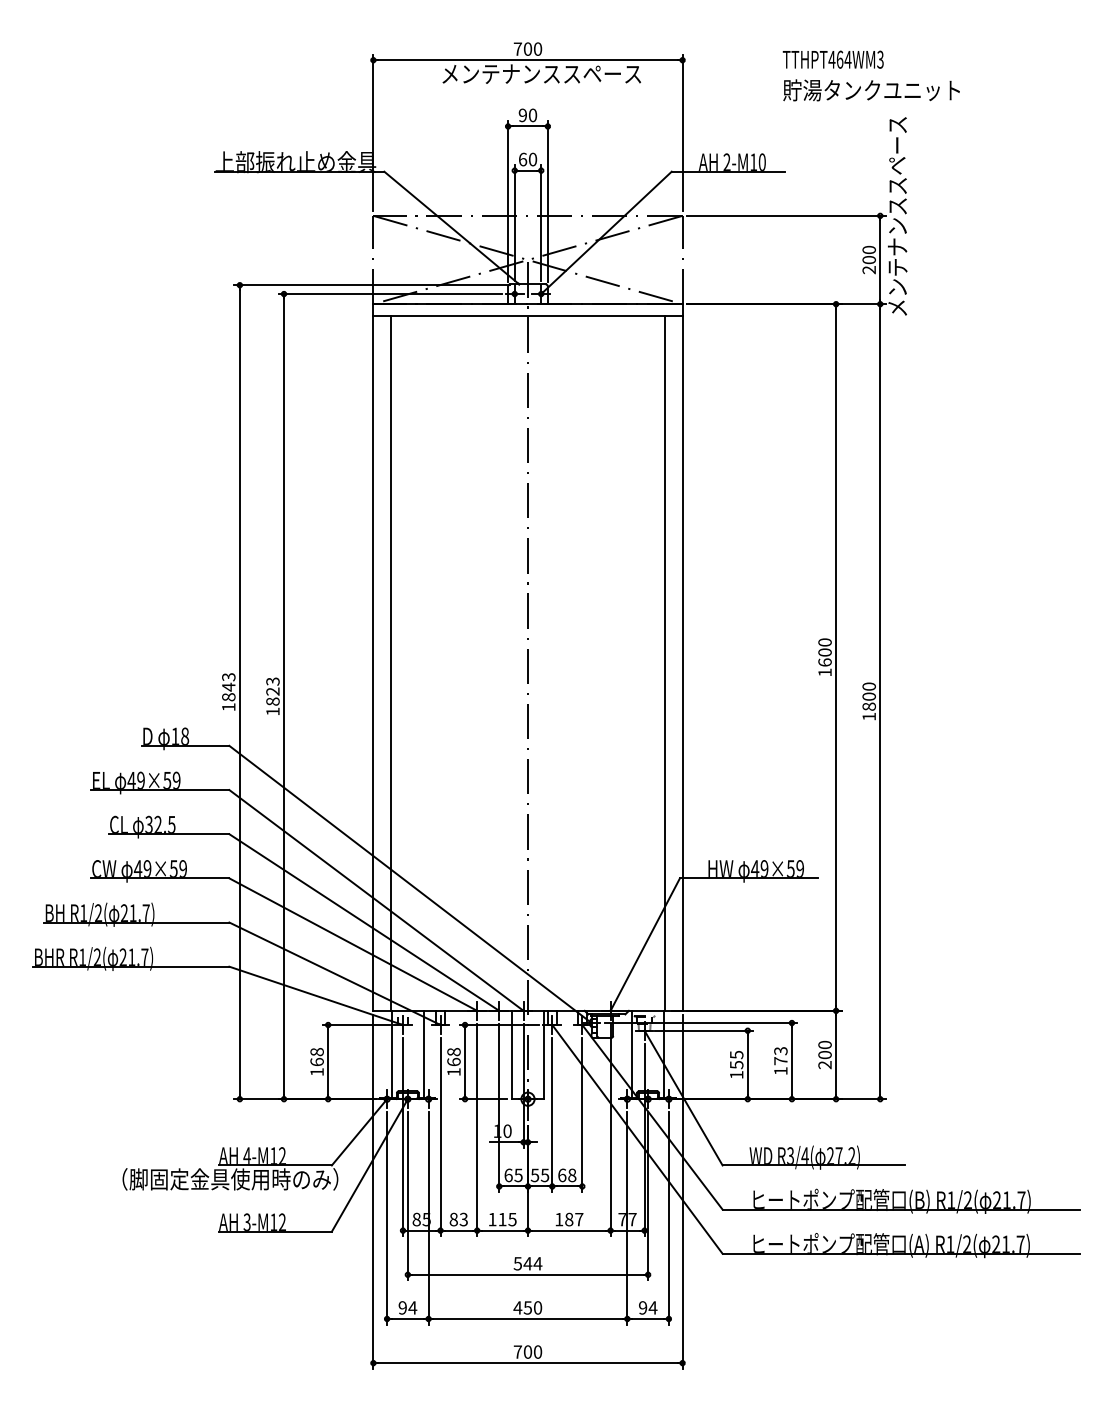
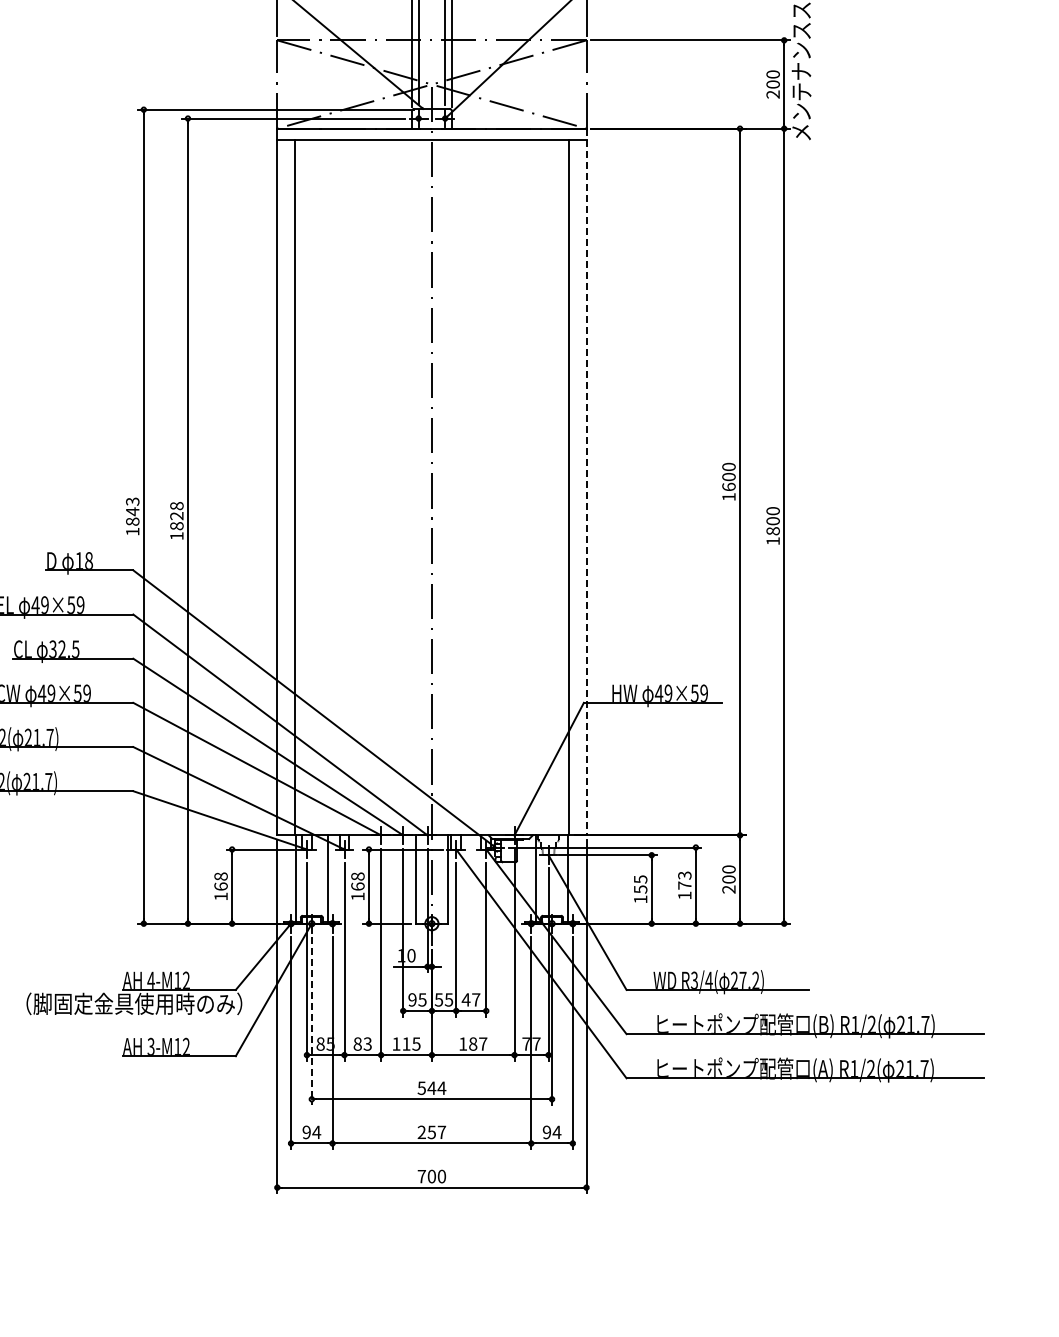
line: (682, 658) -> (586, 483), solid -> dashed
text: (272, 681) -> (176, 506), 1823 -> 1828
text: (508, 1175) -> (412, 1000), 65 -> 95
text: (566, 1175) -> (470, 1000), 68 -> 47
line: (407, 1196) -> (311, 1021), solid -> dashed
text: (527, 1307) -> (431, 1132), 450 -> 257

